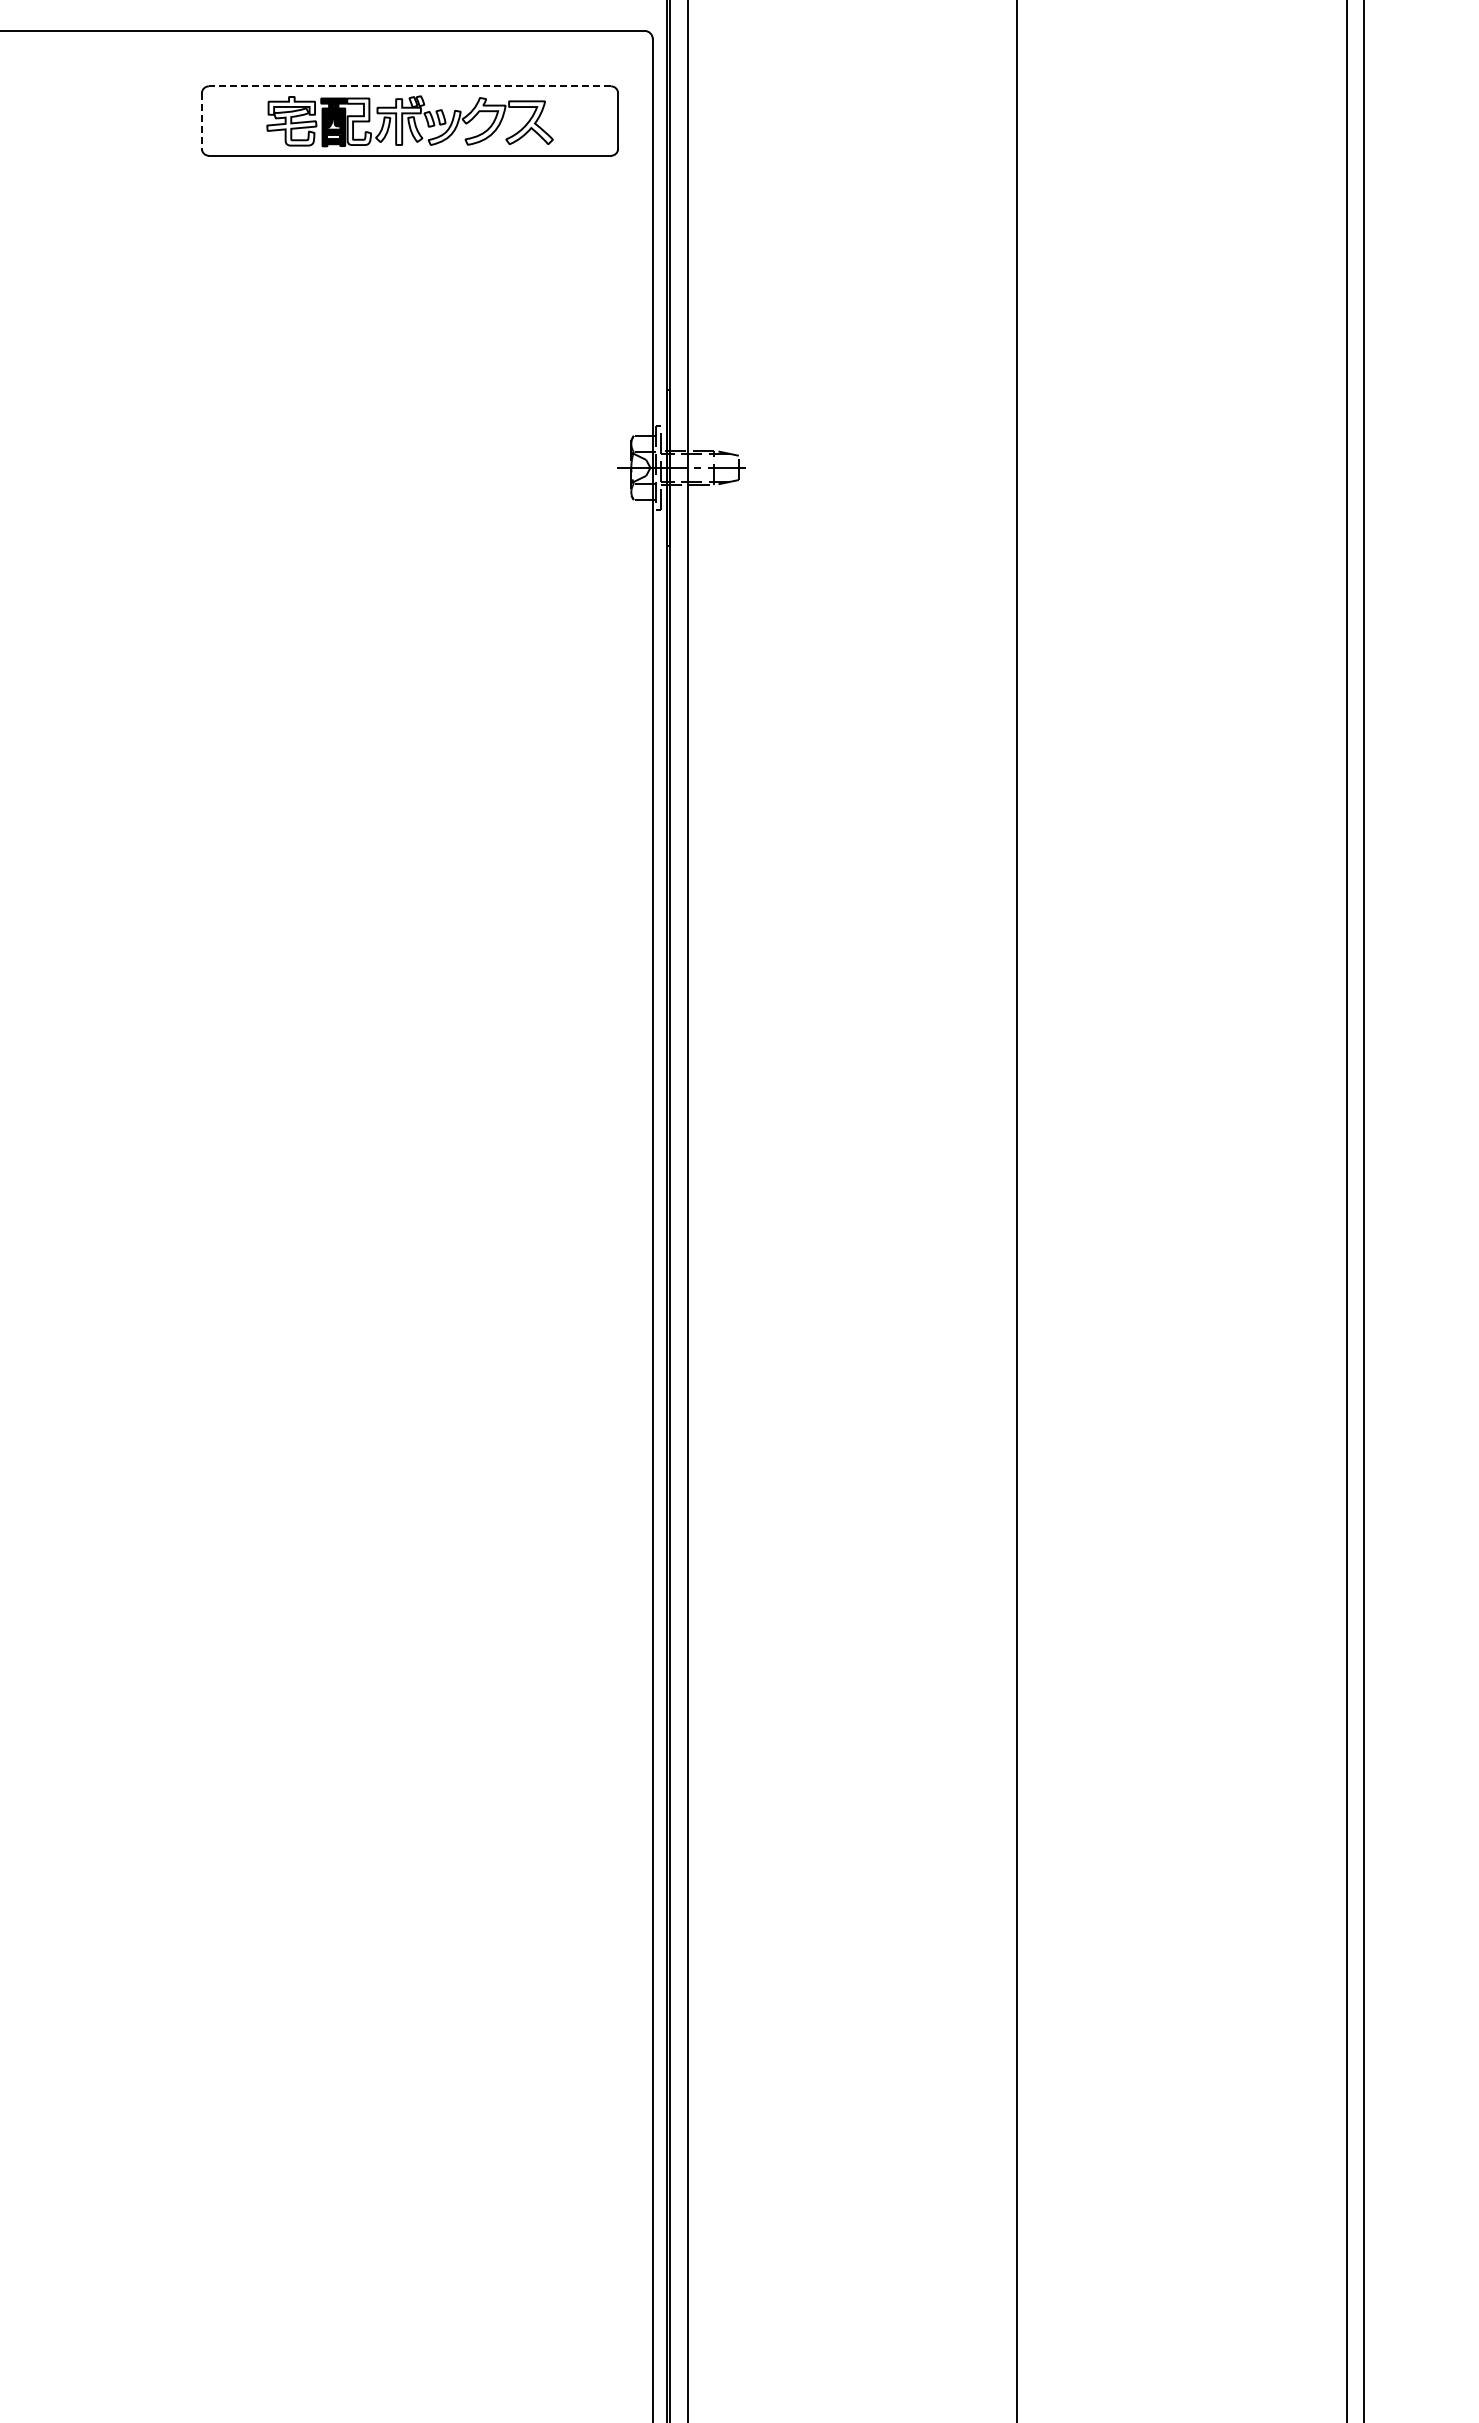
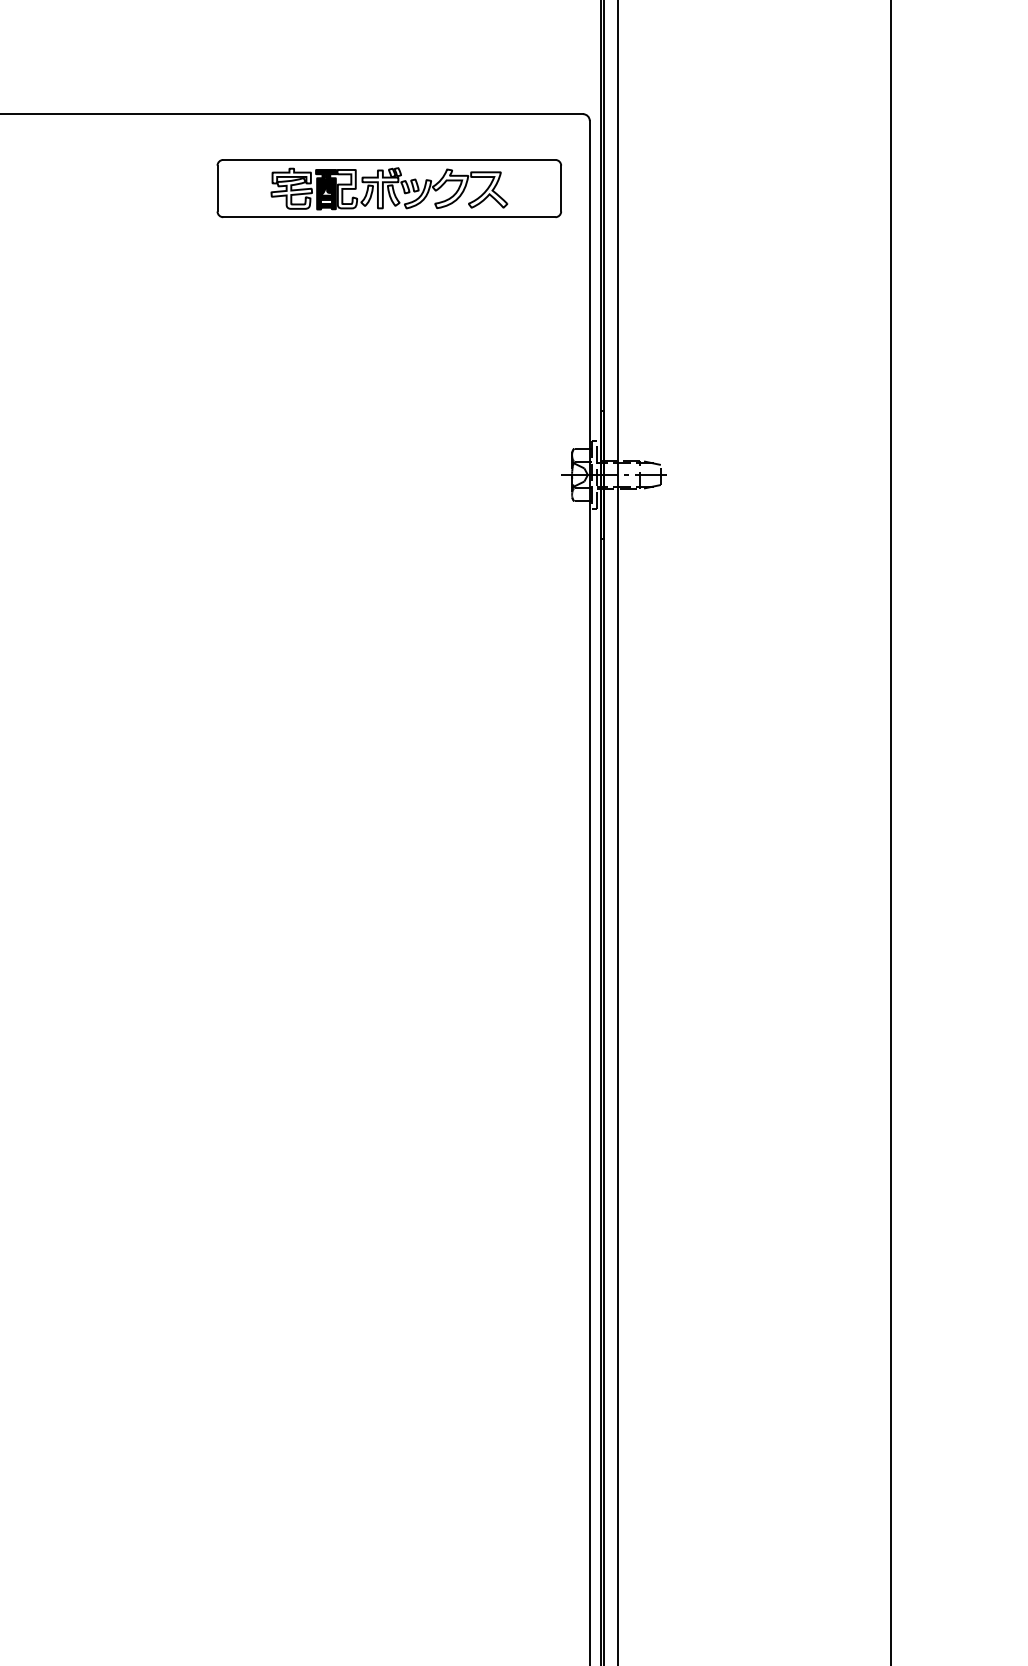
line: (409, 86) -> (388, 160), dashed -> solid
line: (201, 121) -> (217, 188), dashed -> solid

